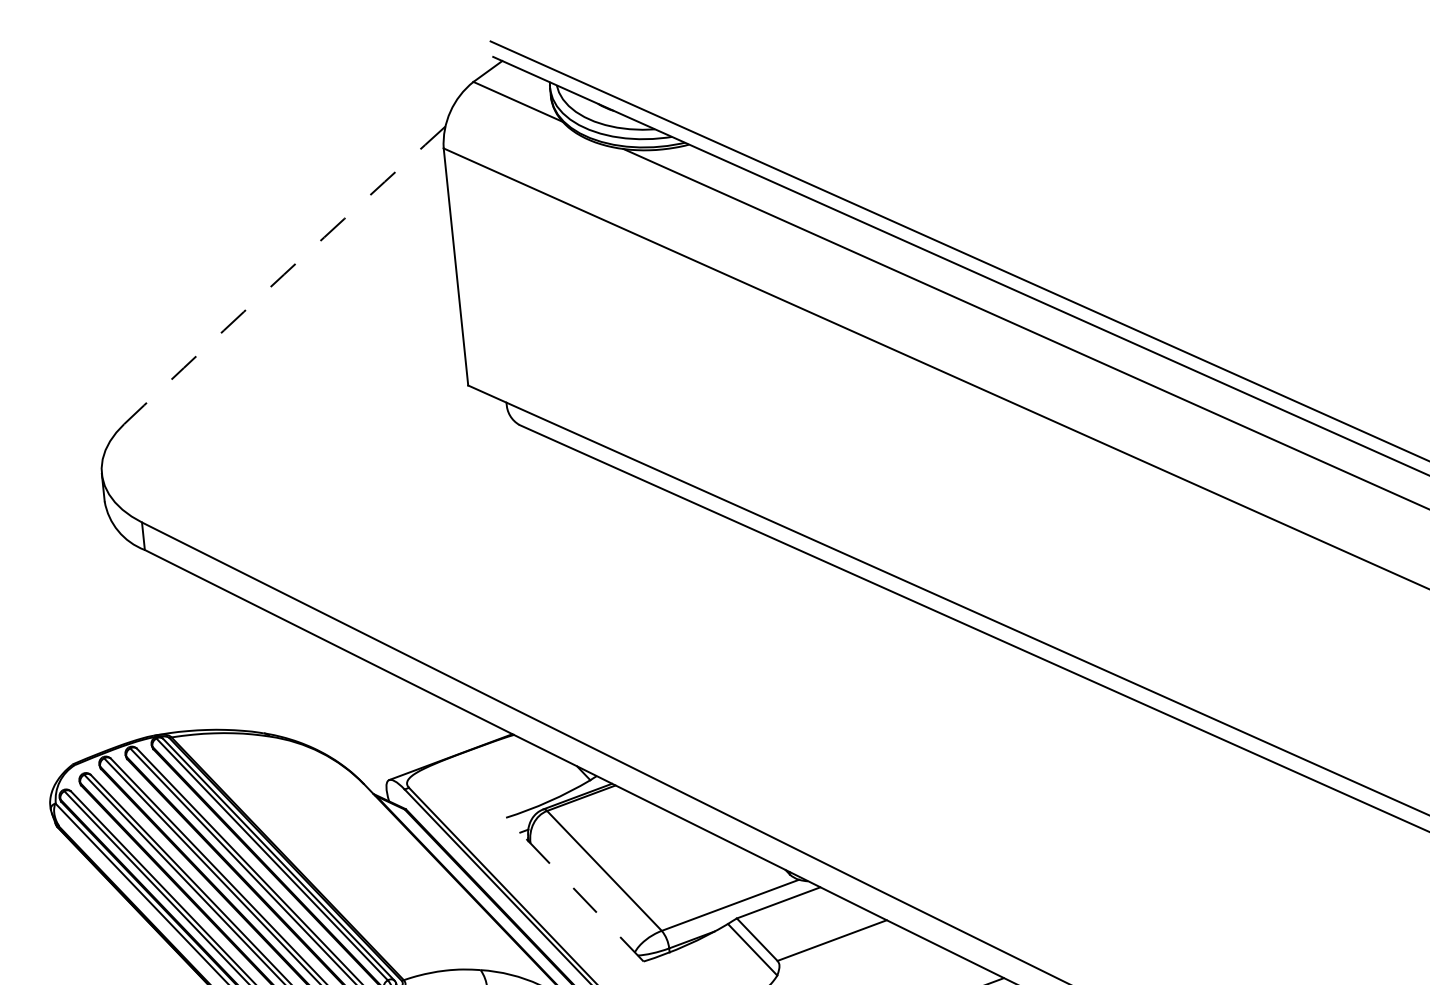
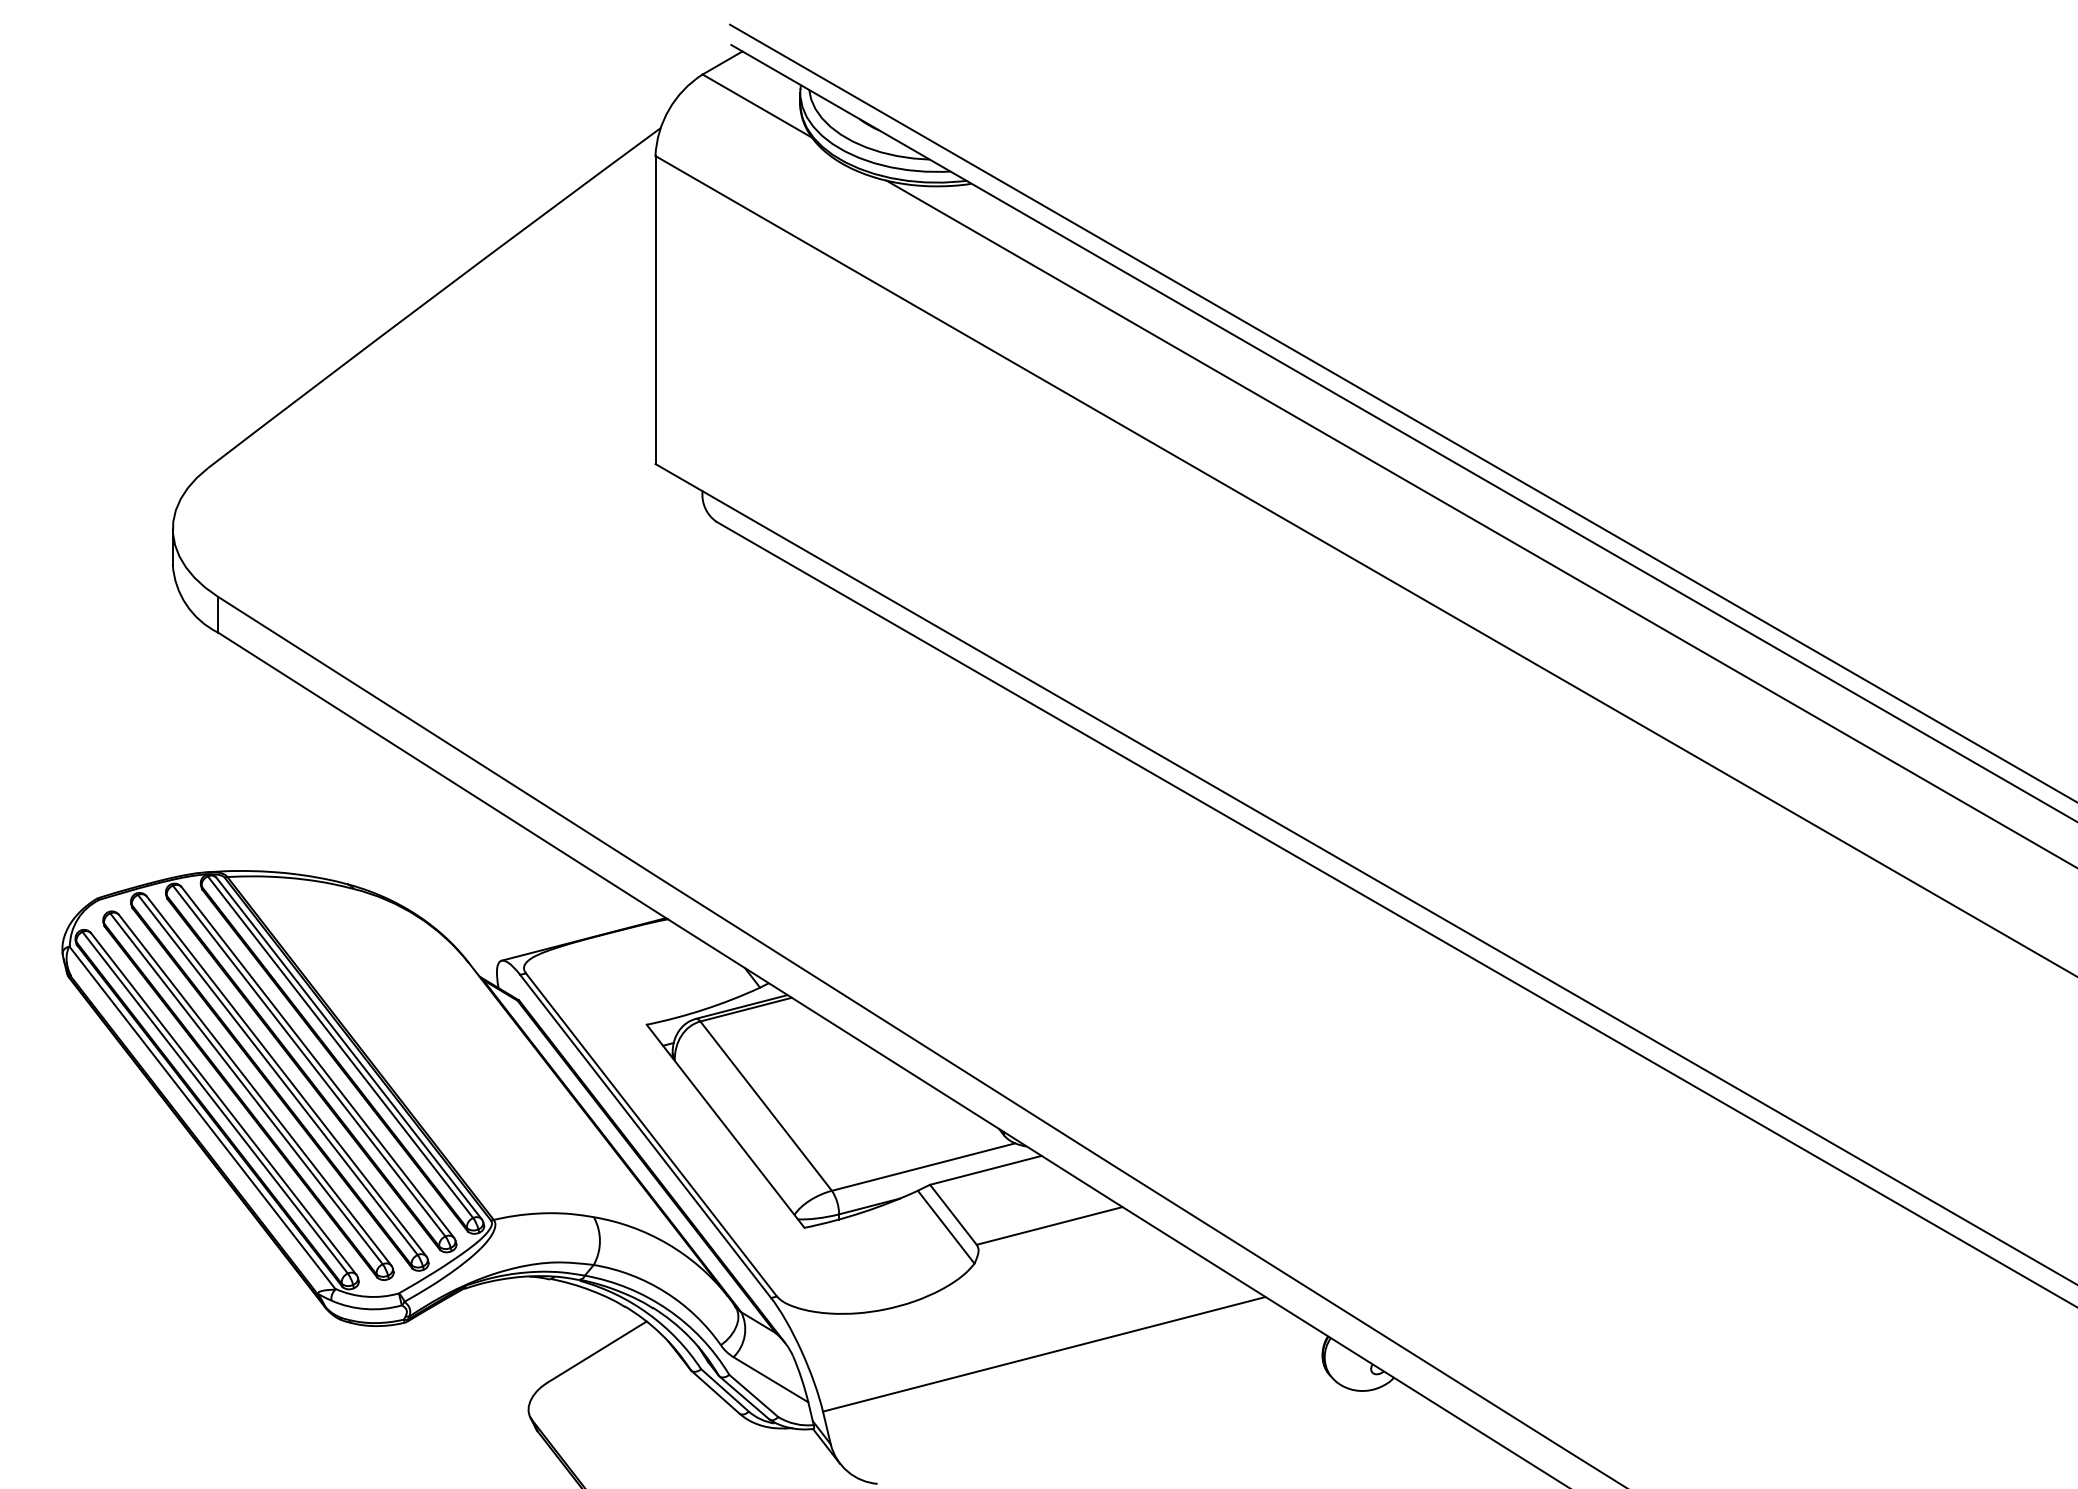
arc: (284, 274) -> (433, 296), dashed -> solid
line: (574, 889) -> (725, 1126), dashed -> solid

